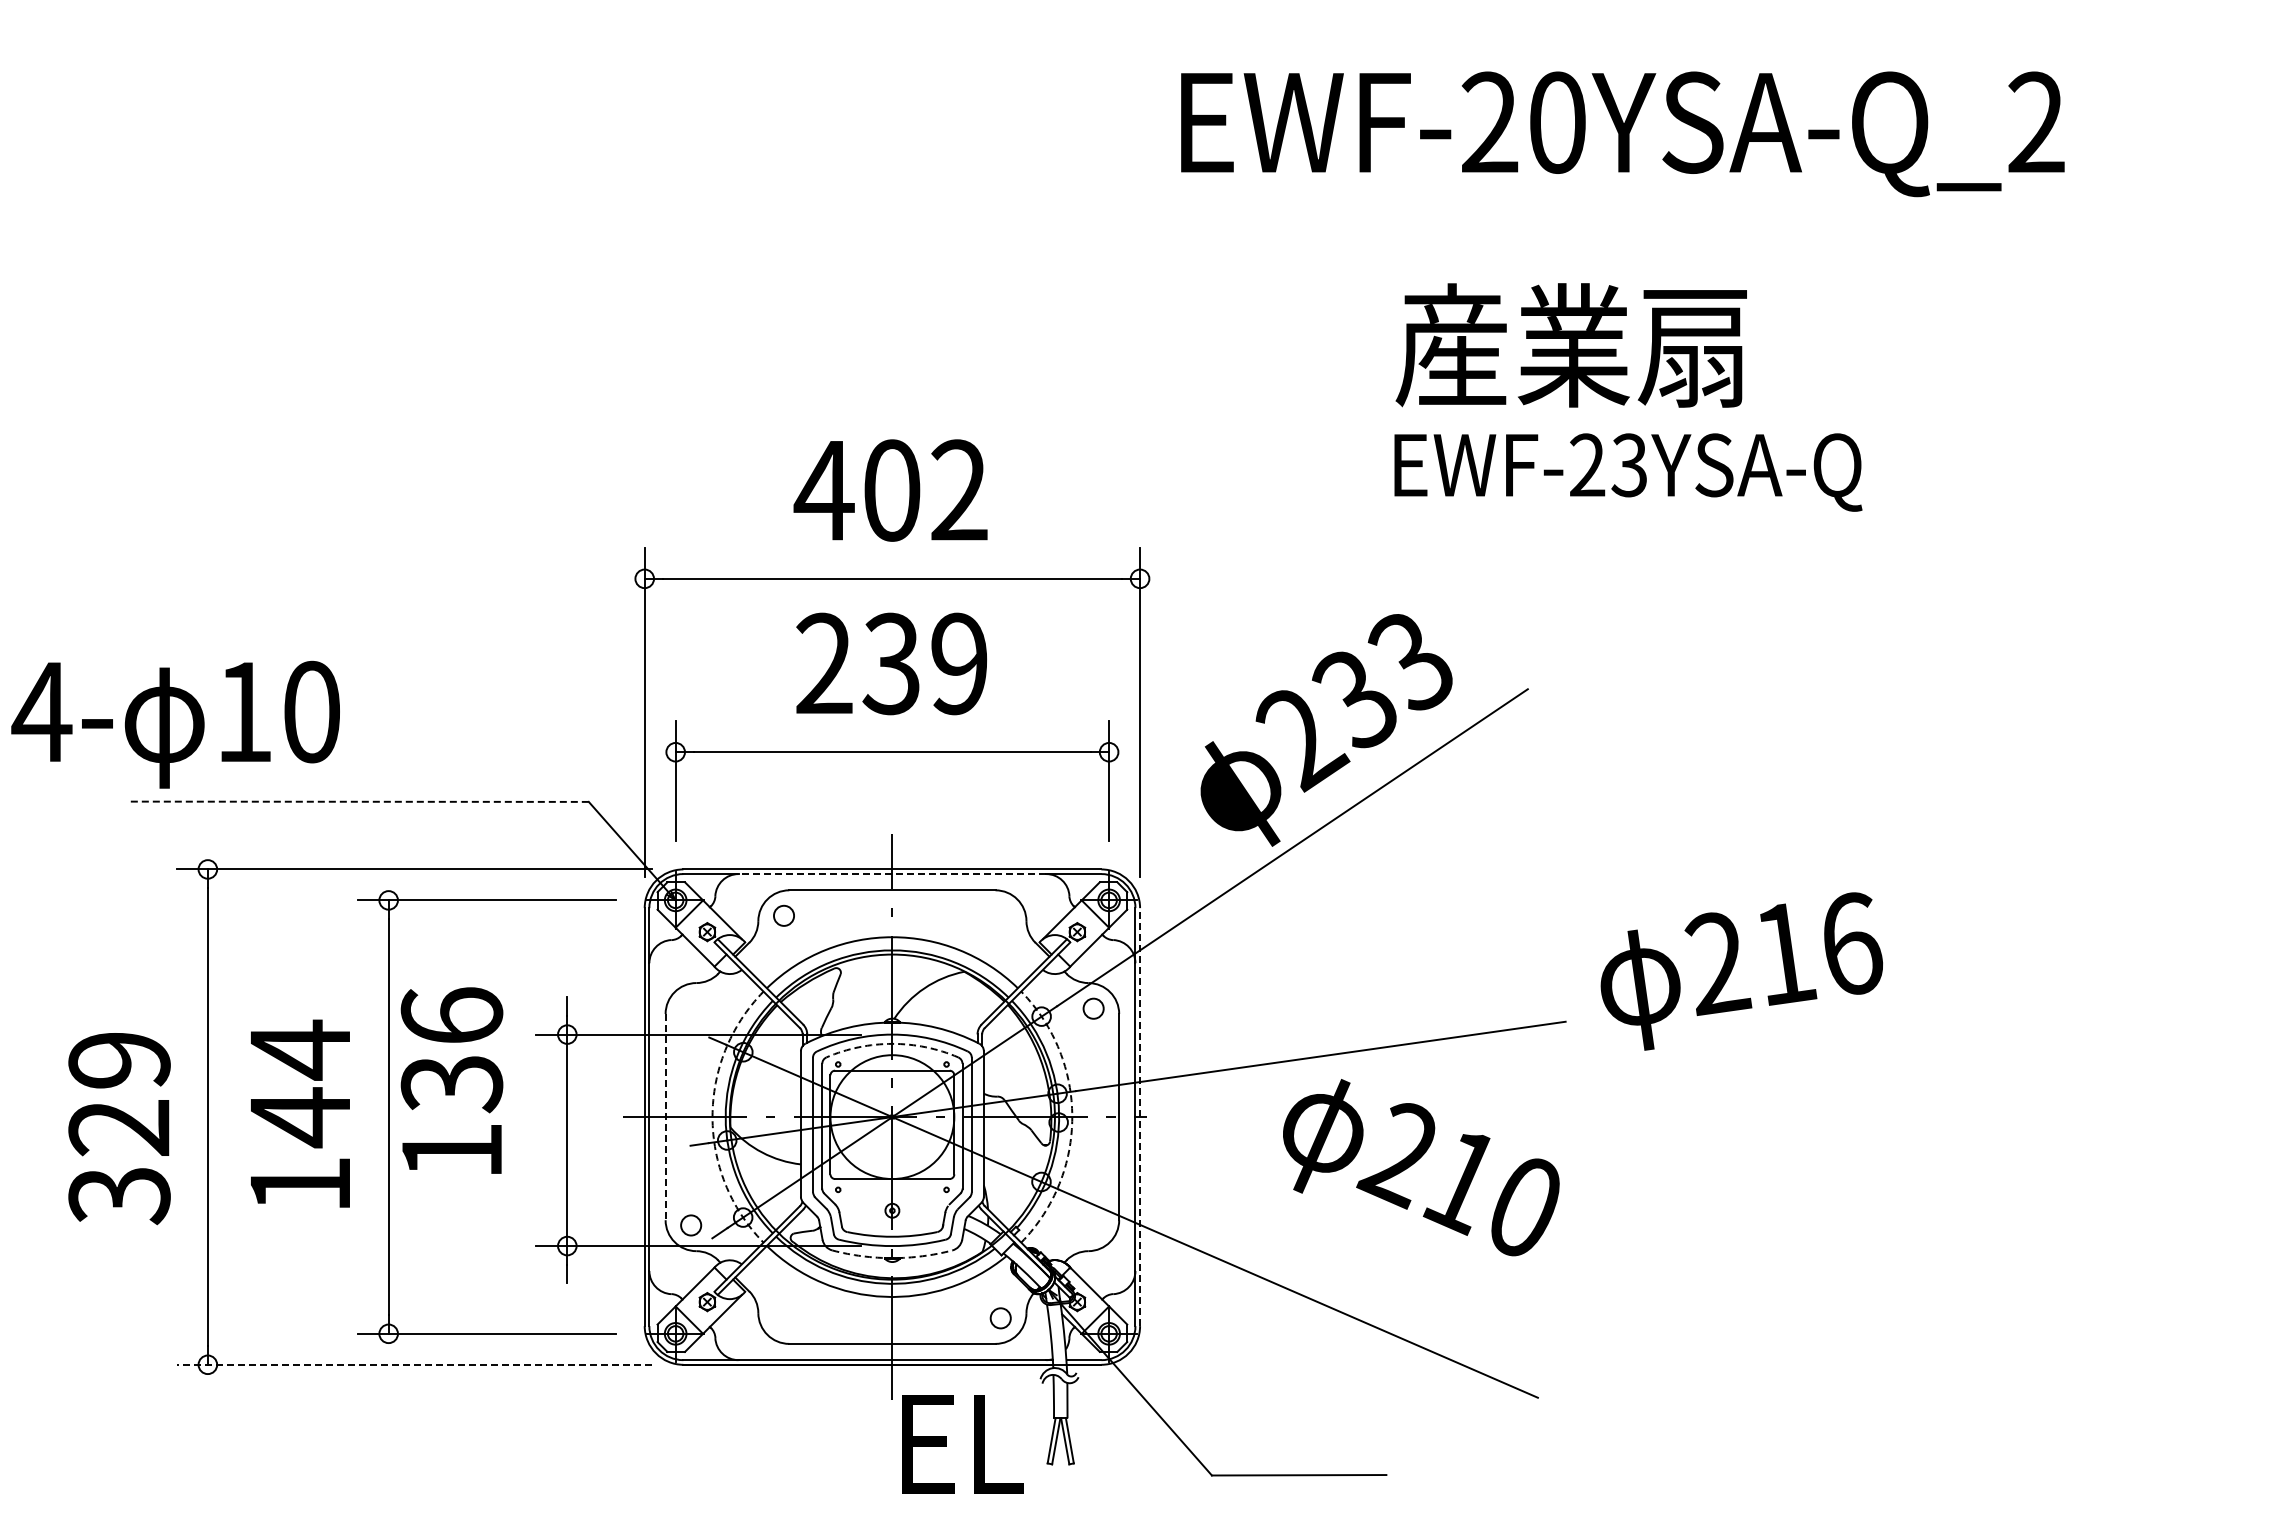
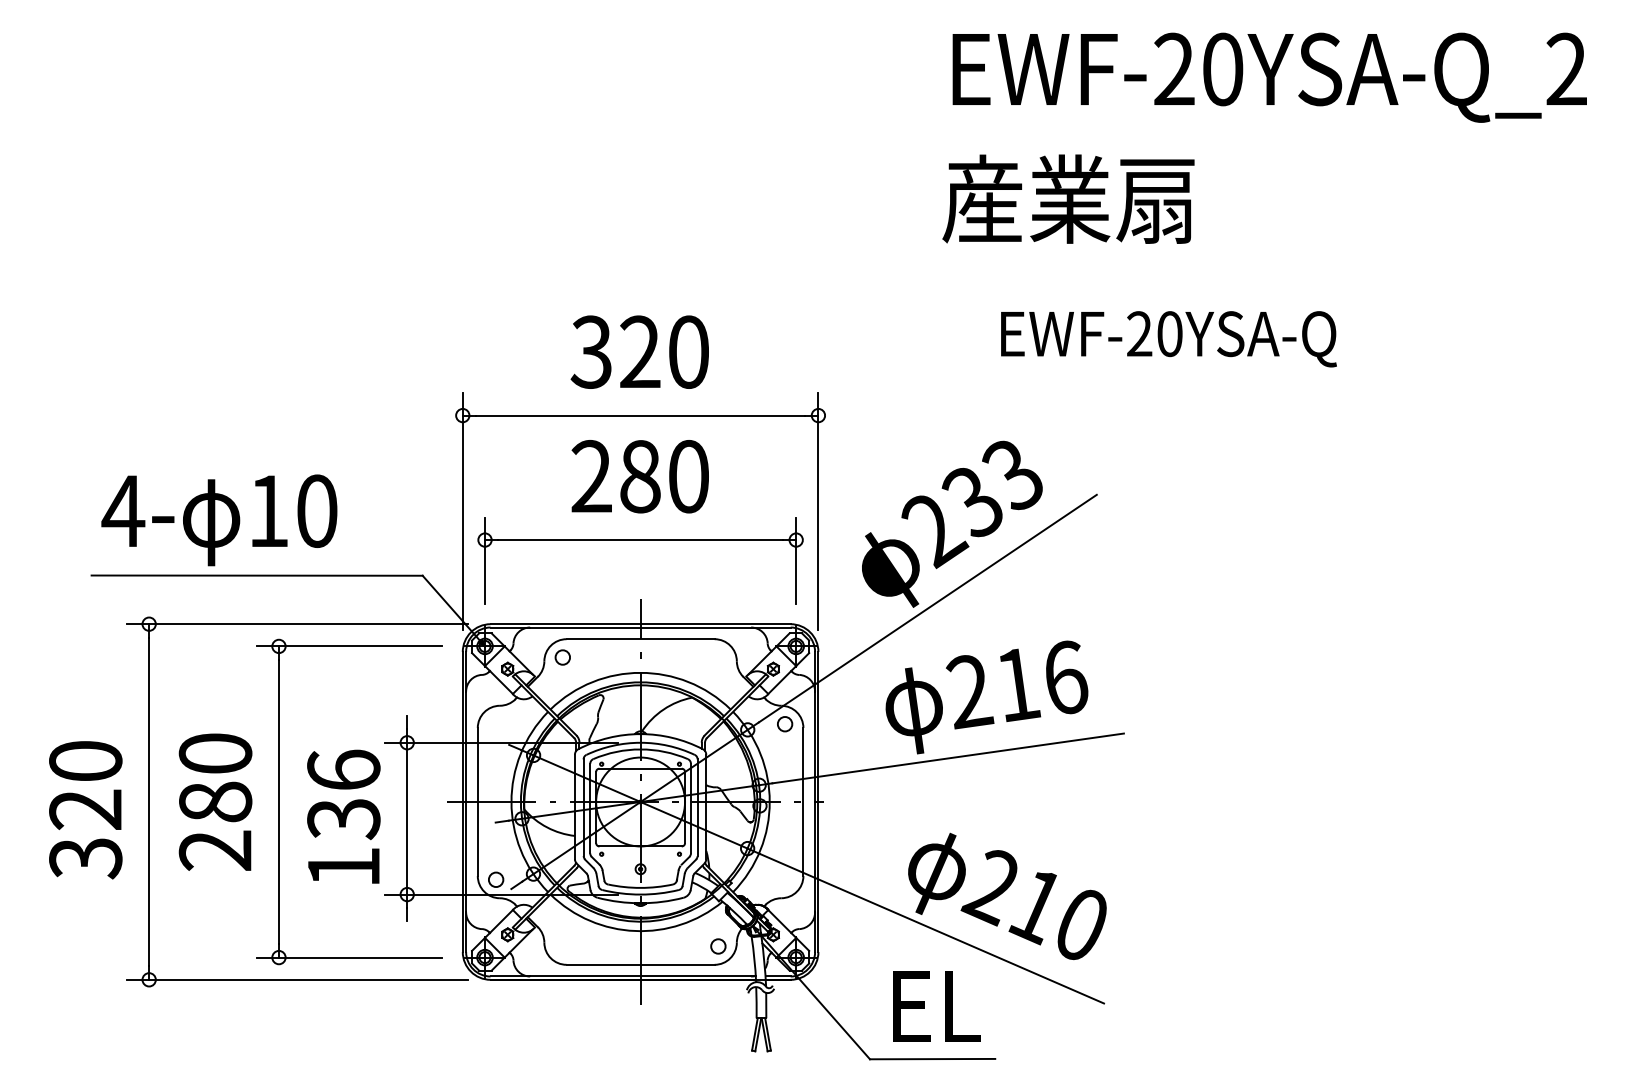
text: (1622, 134) -> (1269, 77), moved
text: (1570, 345) -> (1067, 199), moved
text: (1629, 465) -> (1169, 334), EWF-23YSA-Q -> EWF-20YSA-Q
text: (890, 490) -> (639, 352), 402 -> 320
text: (924, 663) -> (663, 476), 239 -> 280
text: (175, 724) -> (219, 520), moved
line: (358, 801) -> (257, 575), dashed -> solid
line: (892, 874) -> (640, 627), dashed -> solid
text: (1741, 971) -> (986, 697), moved
arc: (892, 1043) -> (640, 749), dashed -> solid
text: (119, 1060) -> (85, 761), 329 -> 320
text: (451, 1080) -> (343, 816), moved
text: (300, 1116) -> (215, 801), 144 -> 280
line: (665, 1117) -> (477, 802), dashed -> solid
arc: (712, 1117) -> (511, 802), dashed -> solid
arc: (1072, 1117) -> (769, 802), dashed -> solid
line: (1140, 1117) -> (818, 802), dashed -> solid
text: (1421, 1167) -> (1007, 896), moved
arc: (892, 1258) -> (640, 903), dashed -> solid
line: (414, 1364) -> (297, 979), dashed -> solid
text: (962, 1444) -> (936, 1006), moved

